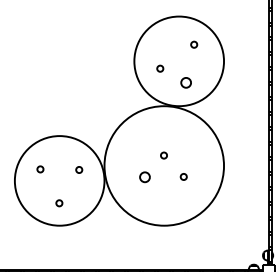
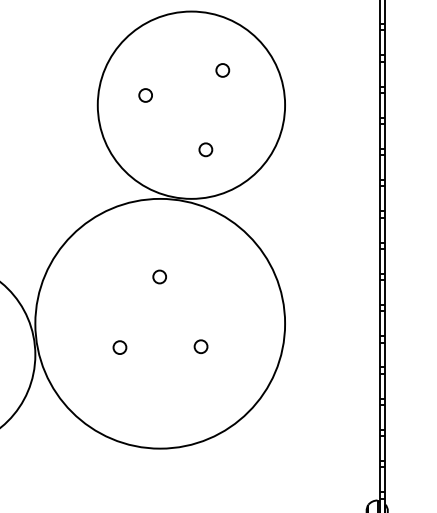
circle: (160, 68) -> (146, 95), moved
circle: (185, 82) -> (204, 149), size x0.62
circle: (163, 155) -> (158, 276), moved
circle: (144, 177) -> (118, 347), size x0.62

